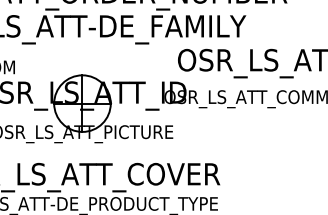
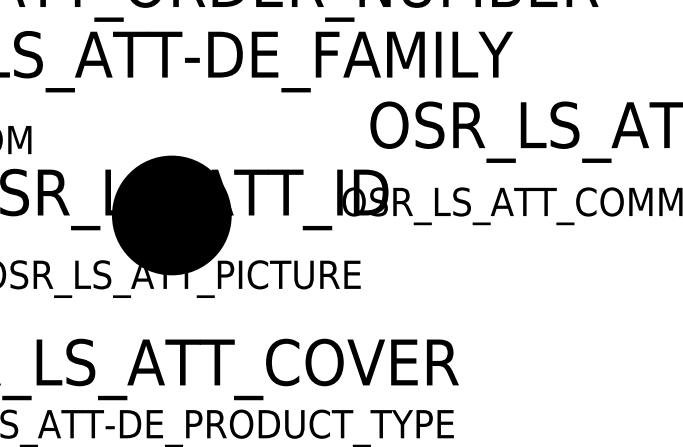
fill: (82, 103) -> (171, 215), added

